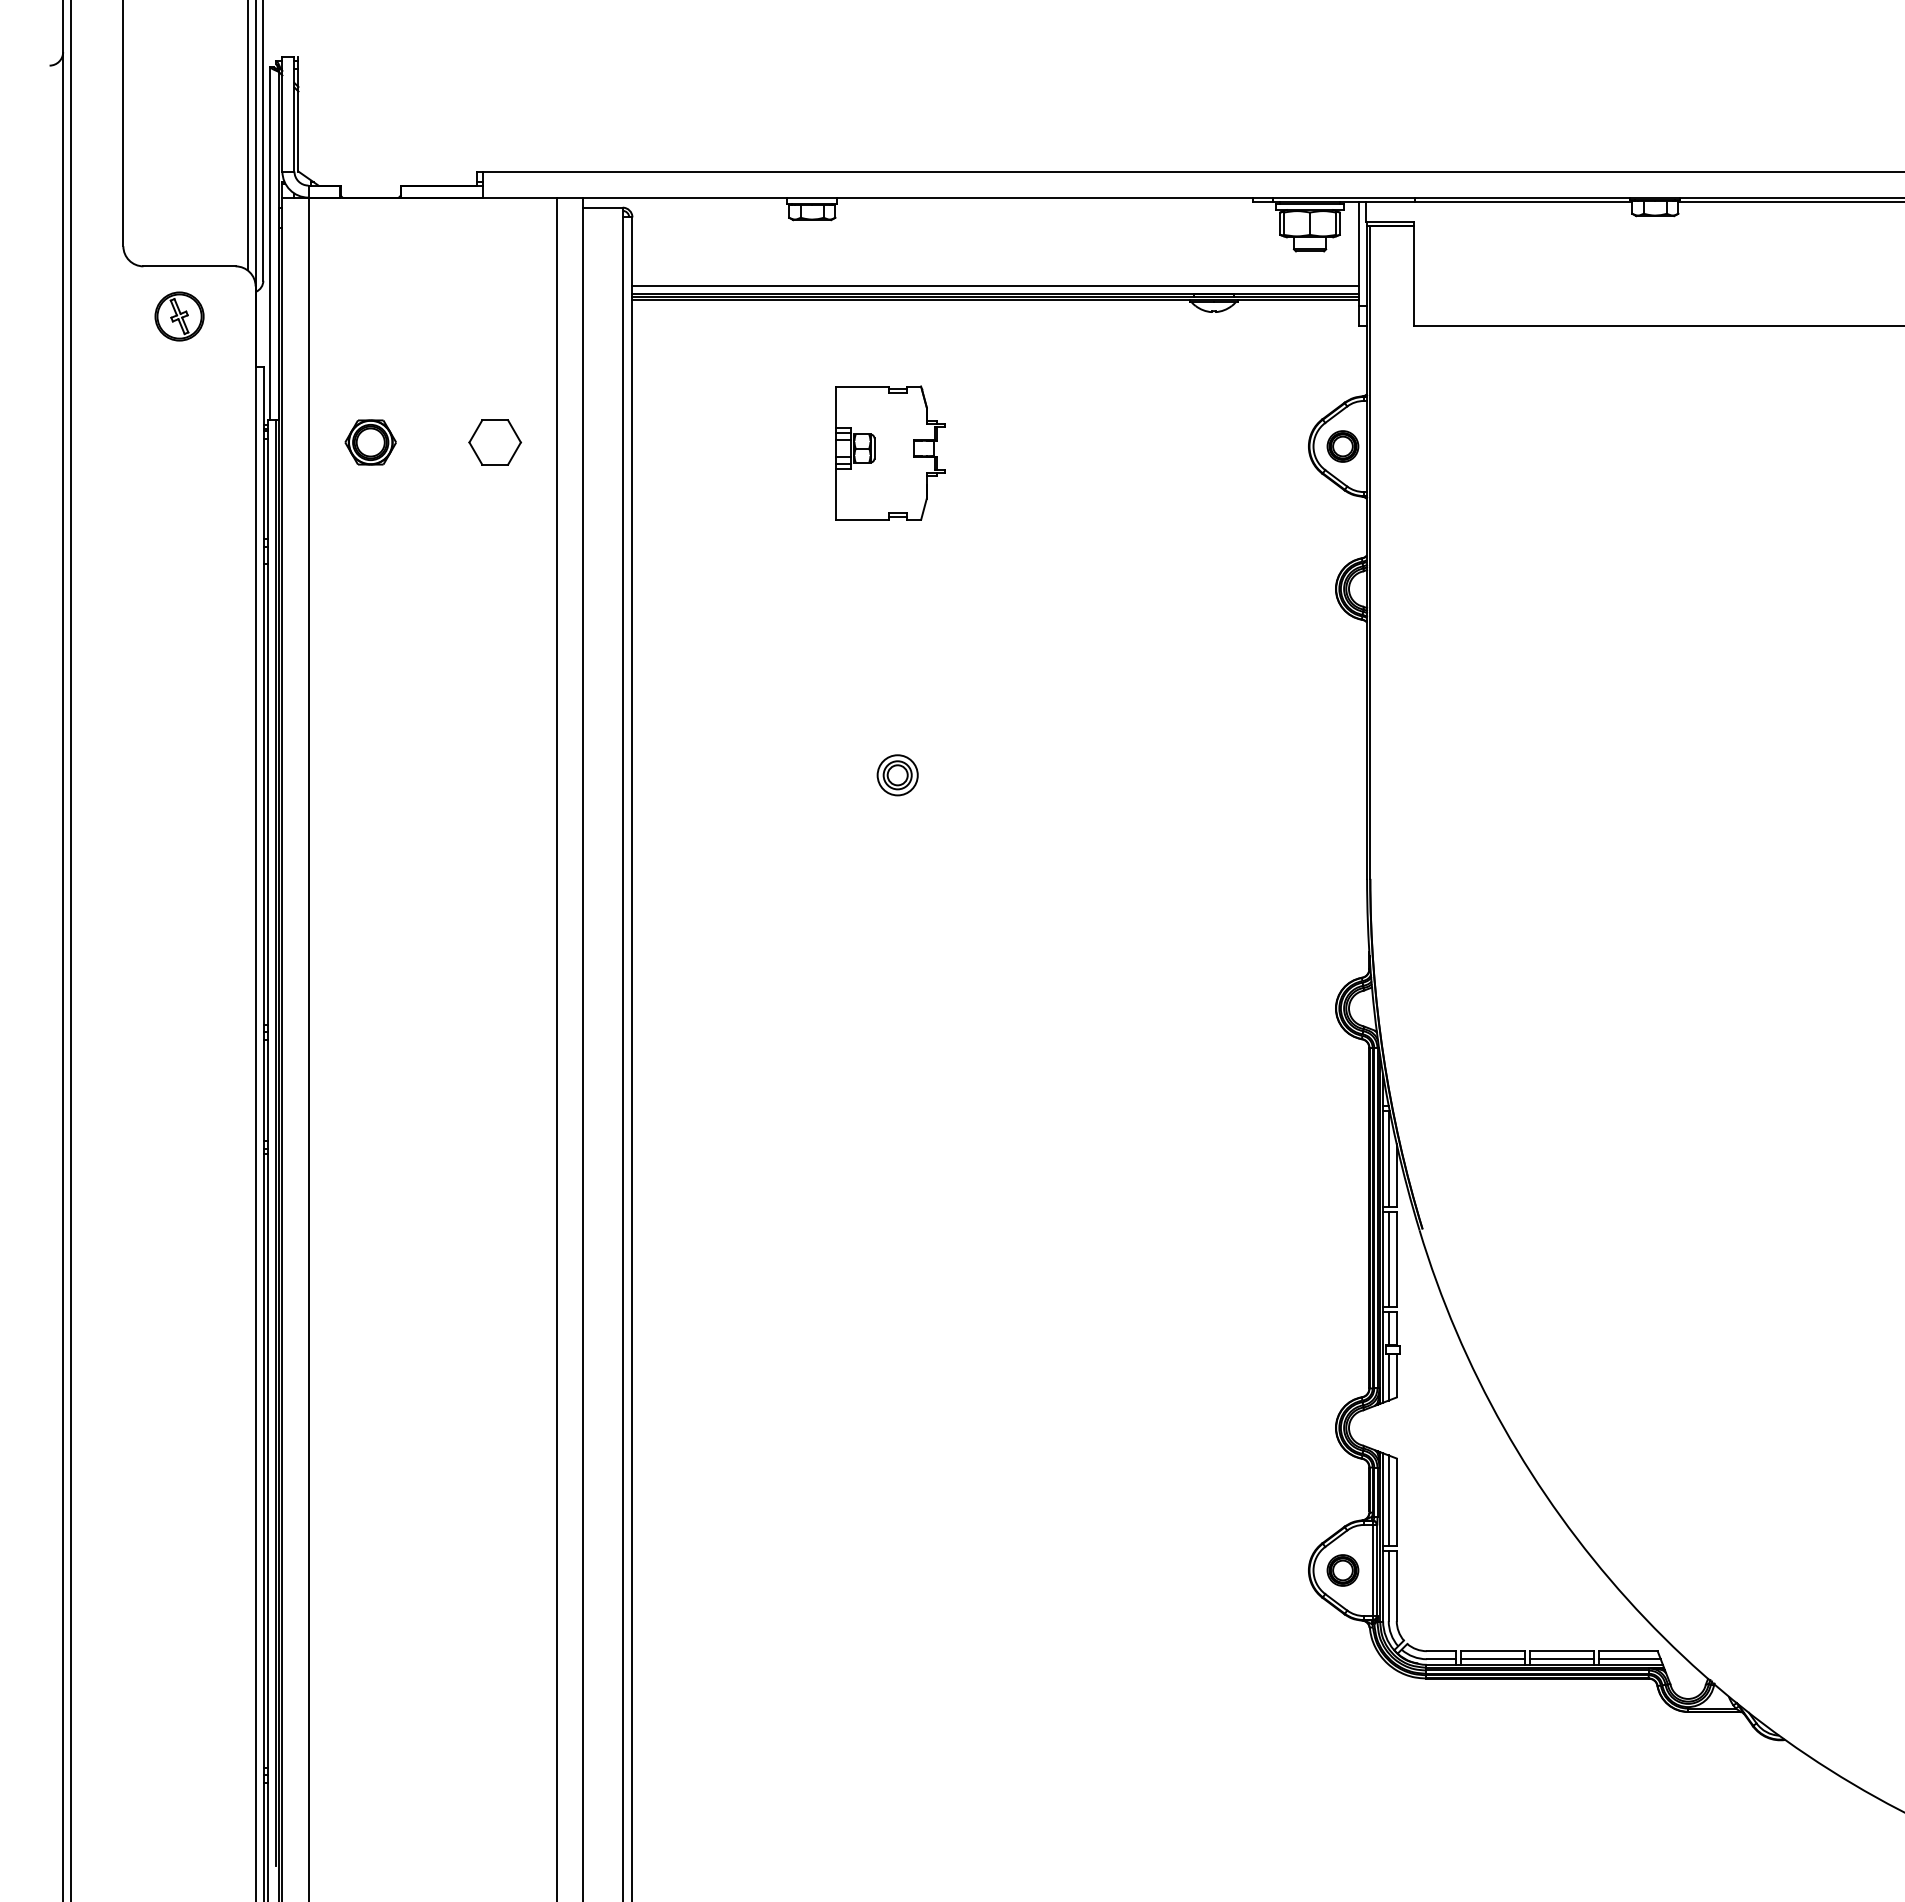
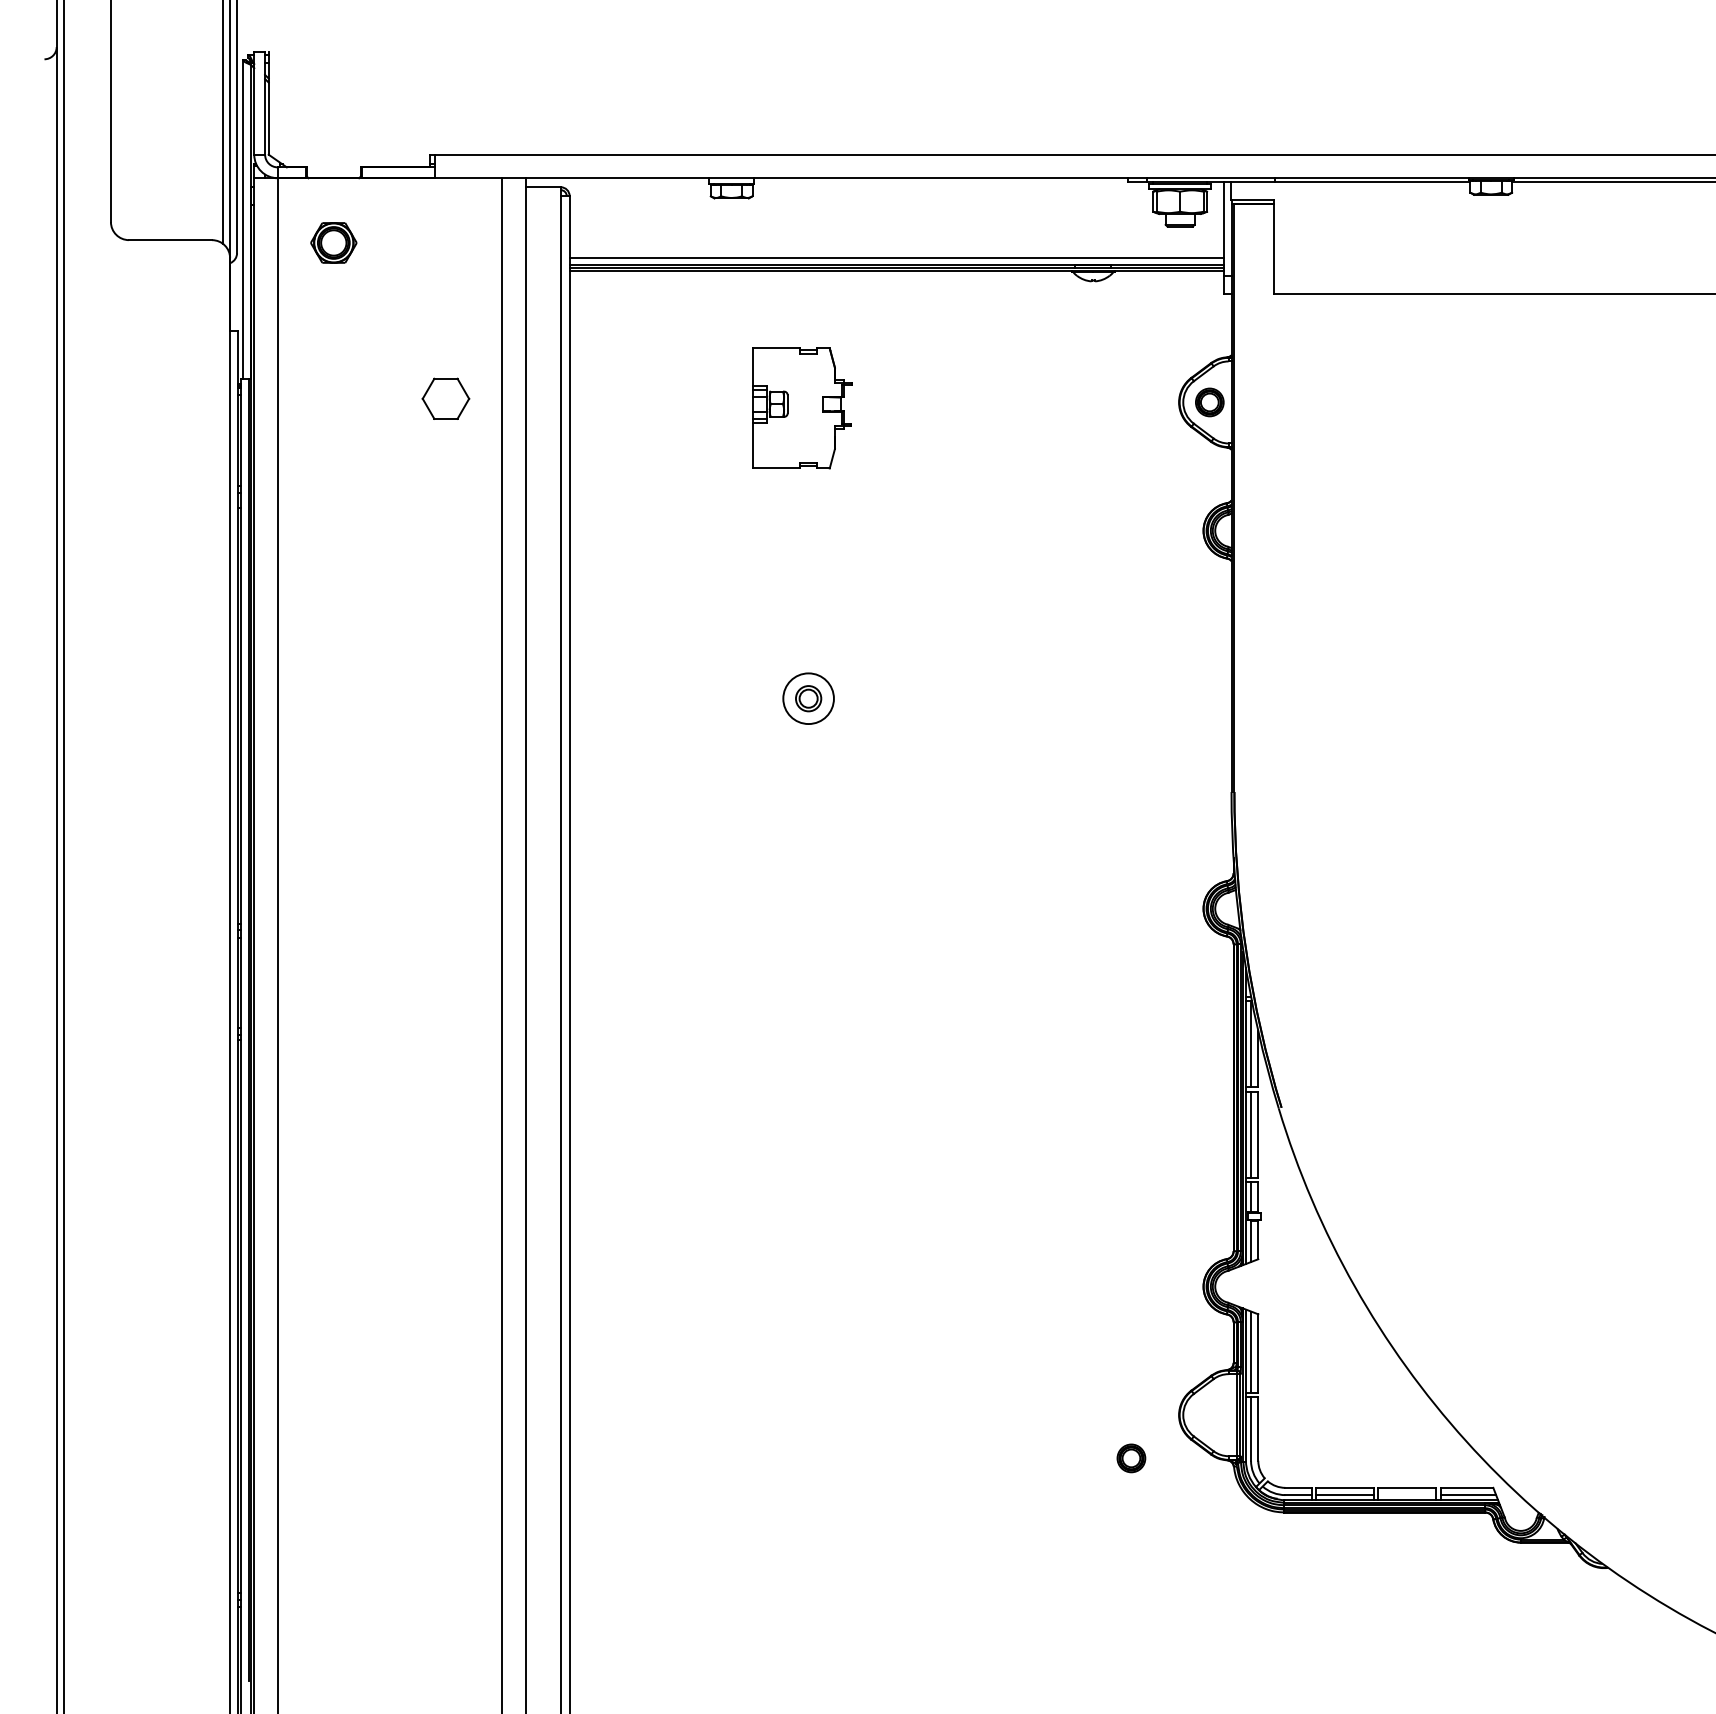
part: (179, 316) -> (161, 285), removed
part: (370, 442) -> (333, 242), moved
circle: (897, 775) -> (808, 698), size x1.4
part: (1342, 1570) -> (1131, 1458), moved
line: (1562, 1659) -> (1407, 1495), removed

